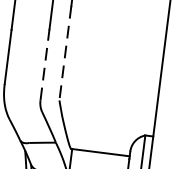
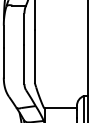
line: (64, 54) -> (34, 57), dashed -> solid
line: (45, 65) -> (24, 64), dashed -> solid

